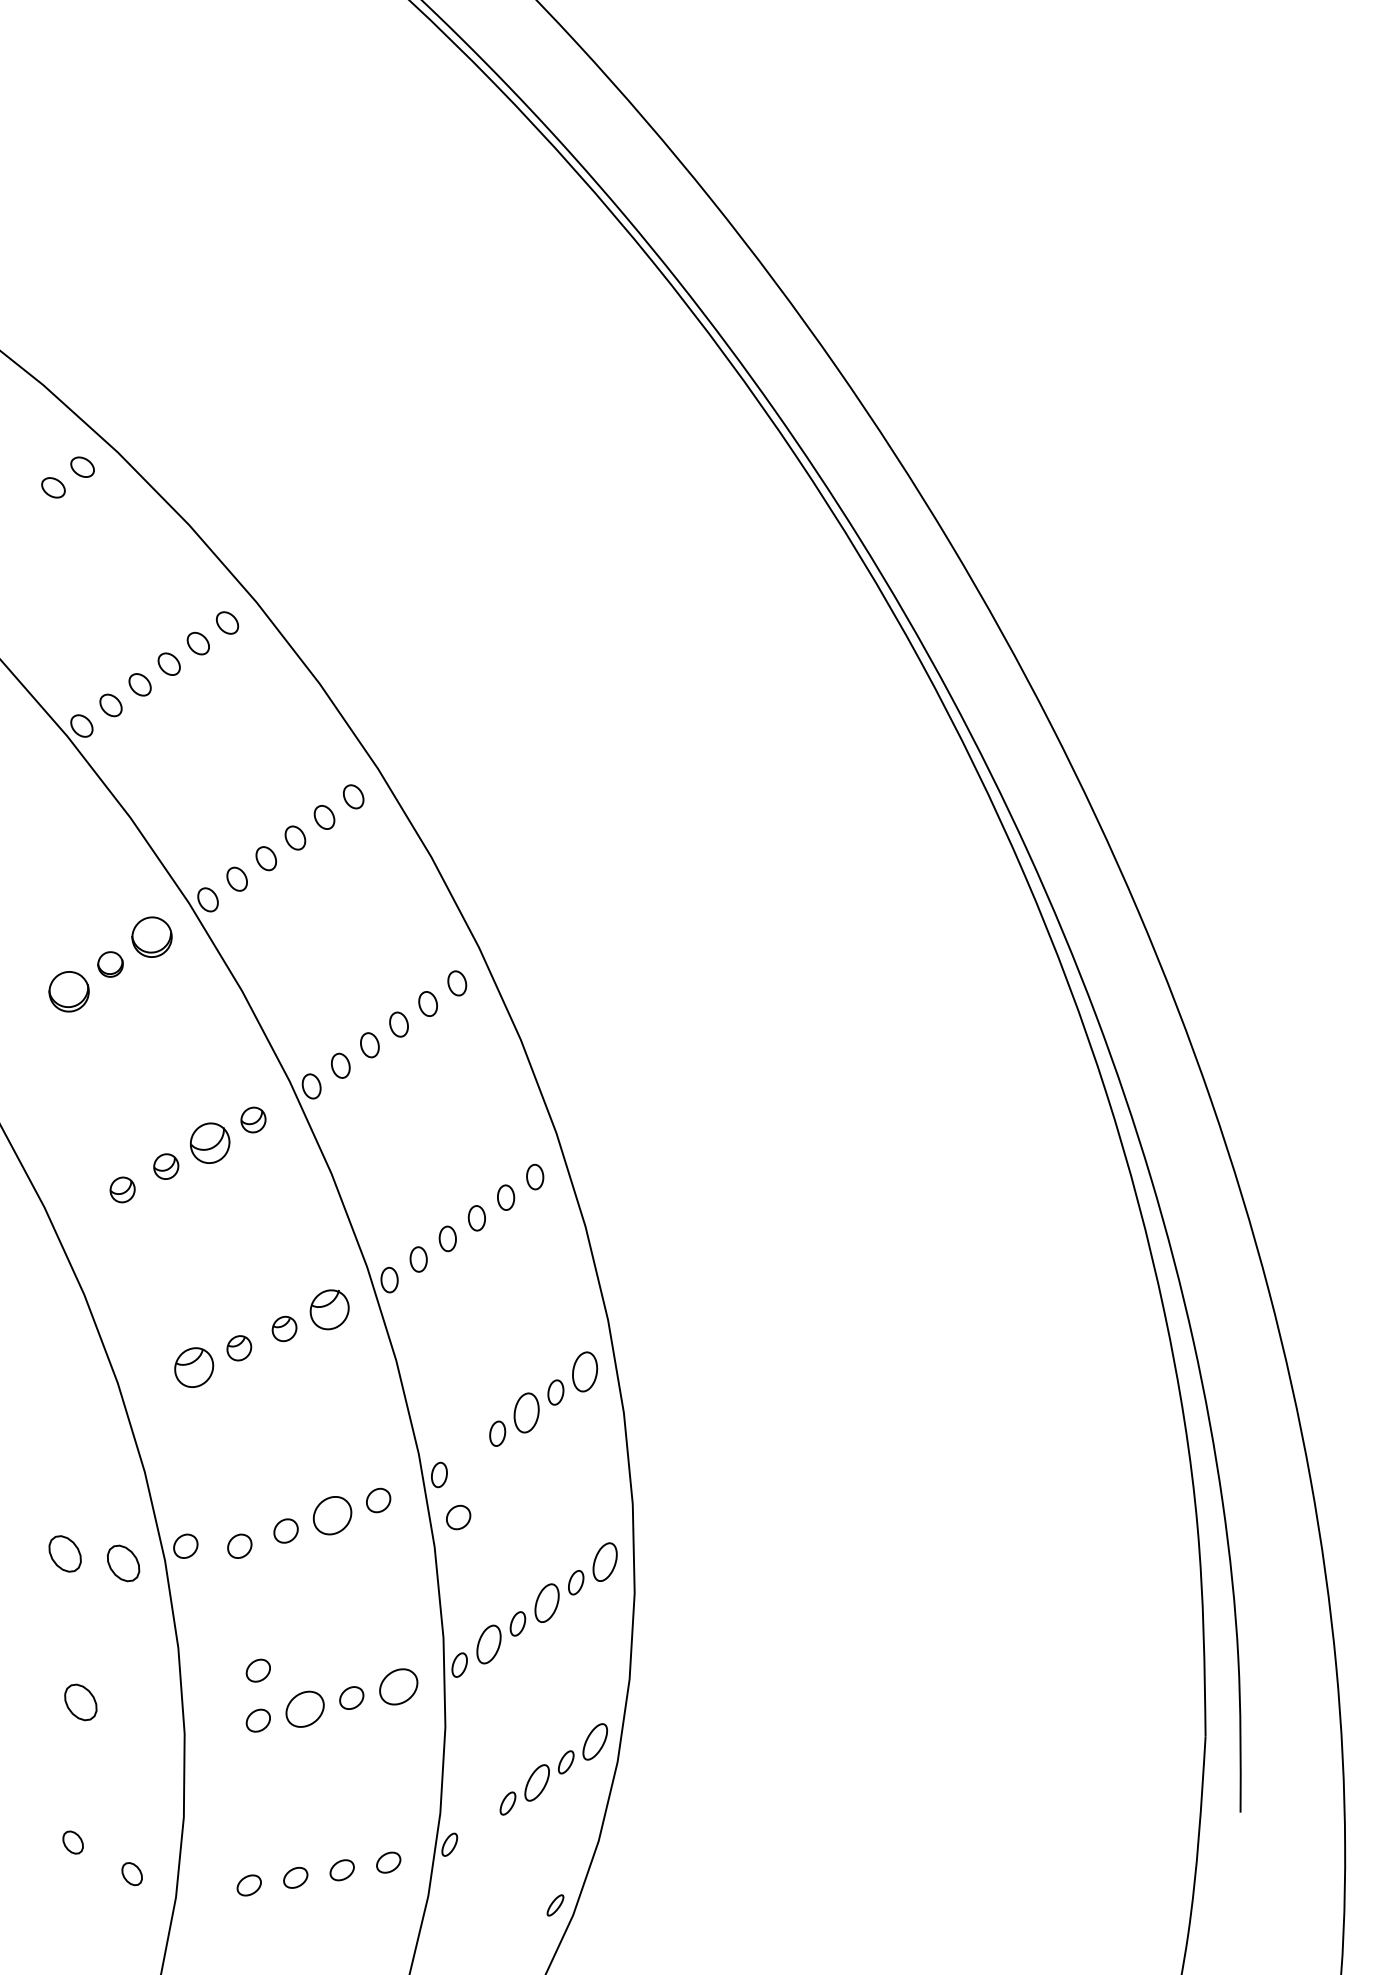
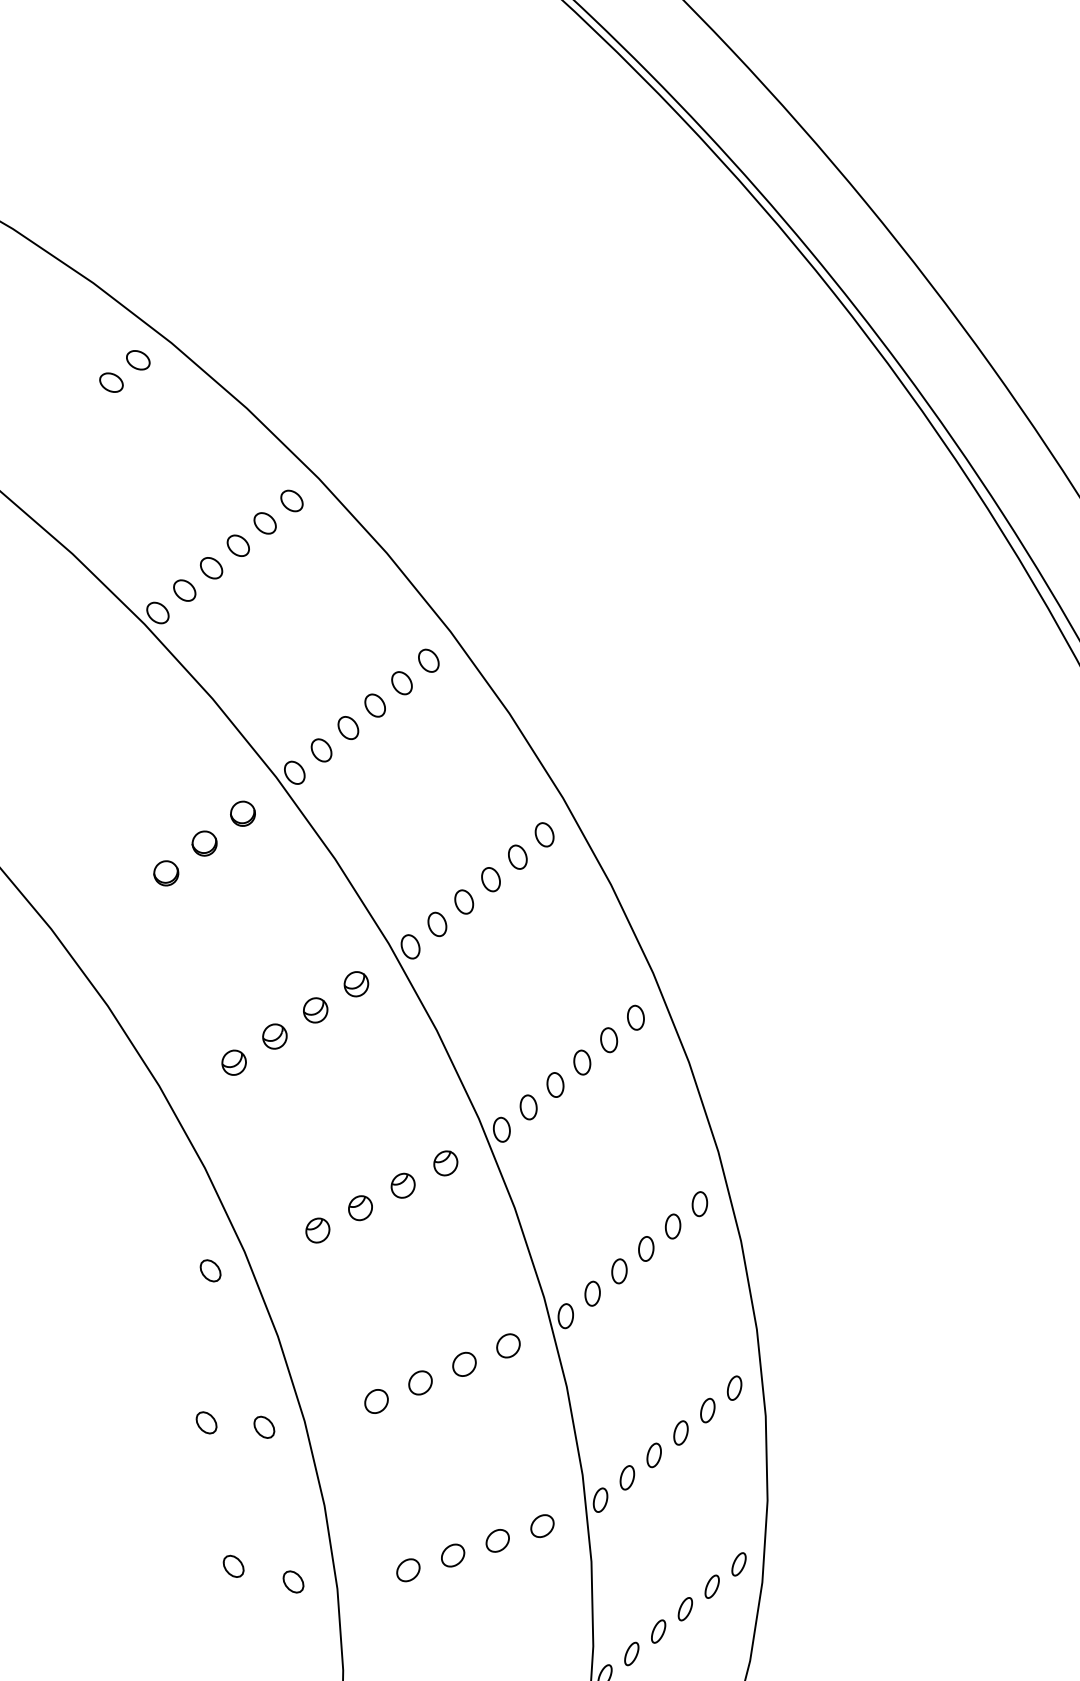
part: (151, 937) -> (242, 814), size x0.62
part: (68, 991) -> (165, 873), size x0.62
part: (209, 1143) -> (315, 1010), size x0.62
part: (329, 1309) -> (445, 1163), size x0.62
part: (193, 1367) -> (317, 1230), size x0.62
part: (584, 1371) -> (699, 1203), size x0.62
part: (81, 1399) -> (210, 1270), added
part: (526, 1413) -> (646, 1249), size x0.62
part: (468, 1454) -> (592, 1293), added
part: (331, 1515) -> (463, 1364), size x0.62
part: (458, 1517) -> (587, 1356), removed
part: (185, 1545) -> (323, 1404), removed
part: (64, 1554) -> (206, 1423), size x0.62
part: (605, 1561) -> (734, 1387), size x0.62
part: (123, 1563) -> (264, 1427), size x0.62
part: (546, 1603) -> (680, 1433), size x0.62
part: (488, 1644) -> (627, 1477), size x0.62
part: (257, 1670) -> (403, 1521), removed
part: (397, 1686) -> (541, 1525), size x0.62
part: (80, 1702) -> (233, 1566), size x0.62
part: (304, 1709) -> (452, 1555), size x0.62
part: (140, 1723) -> (293, 1582), added
part: (595, 1741) -> (739, 1564), size x0.62
part: (536, 1782) -> (684, 1608), size x0.62
part: (478, 1824) -> (631, 1654), added

